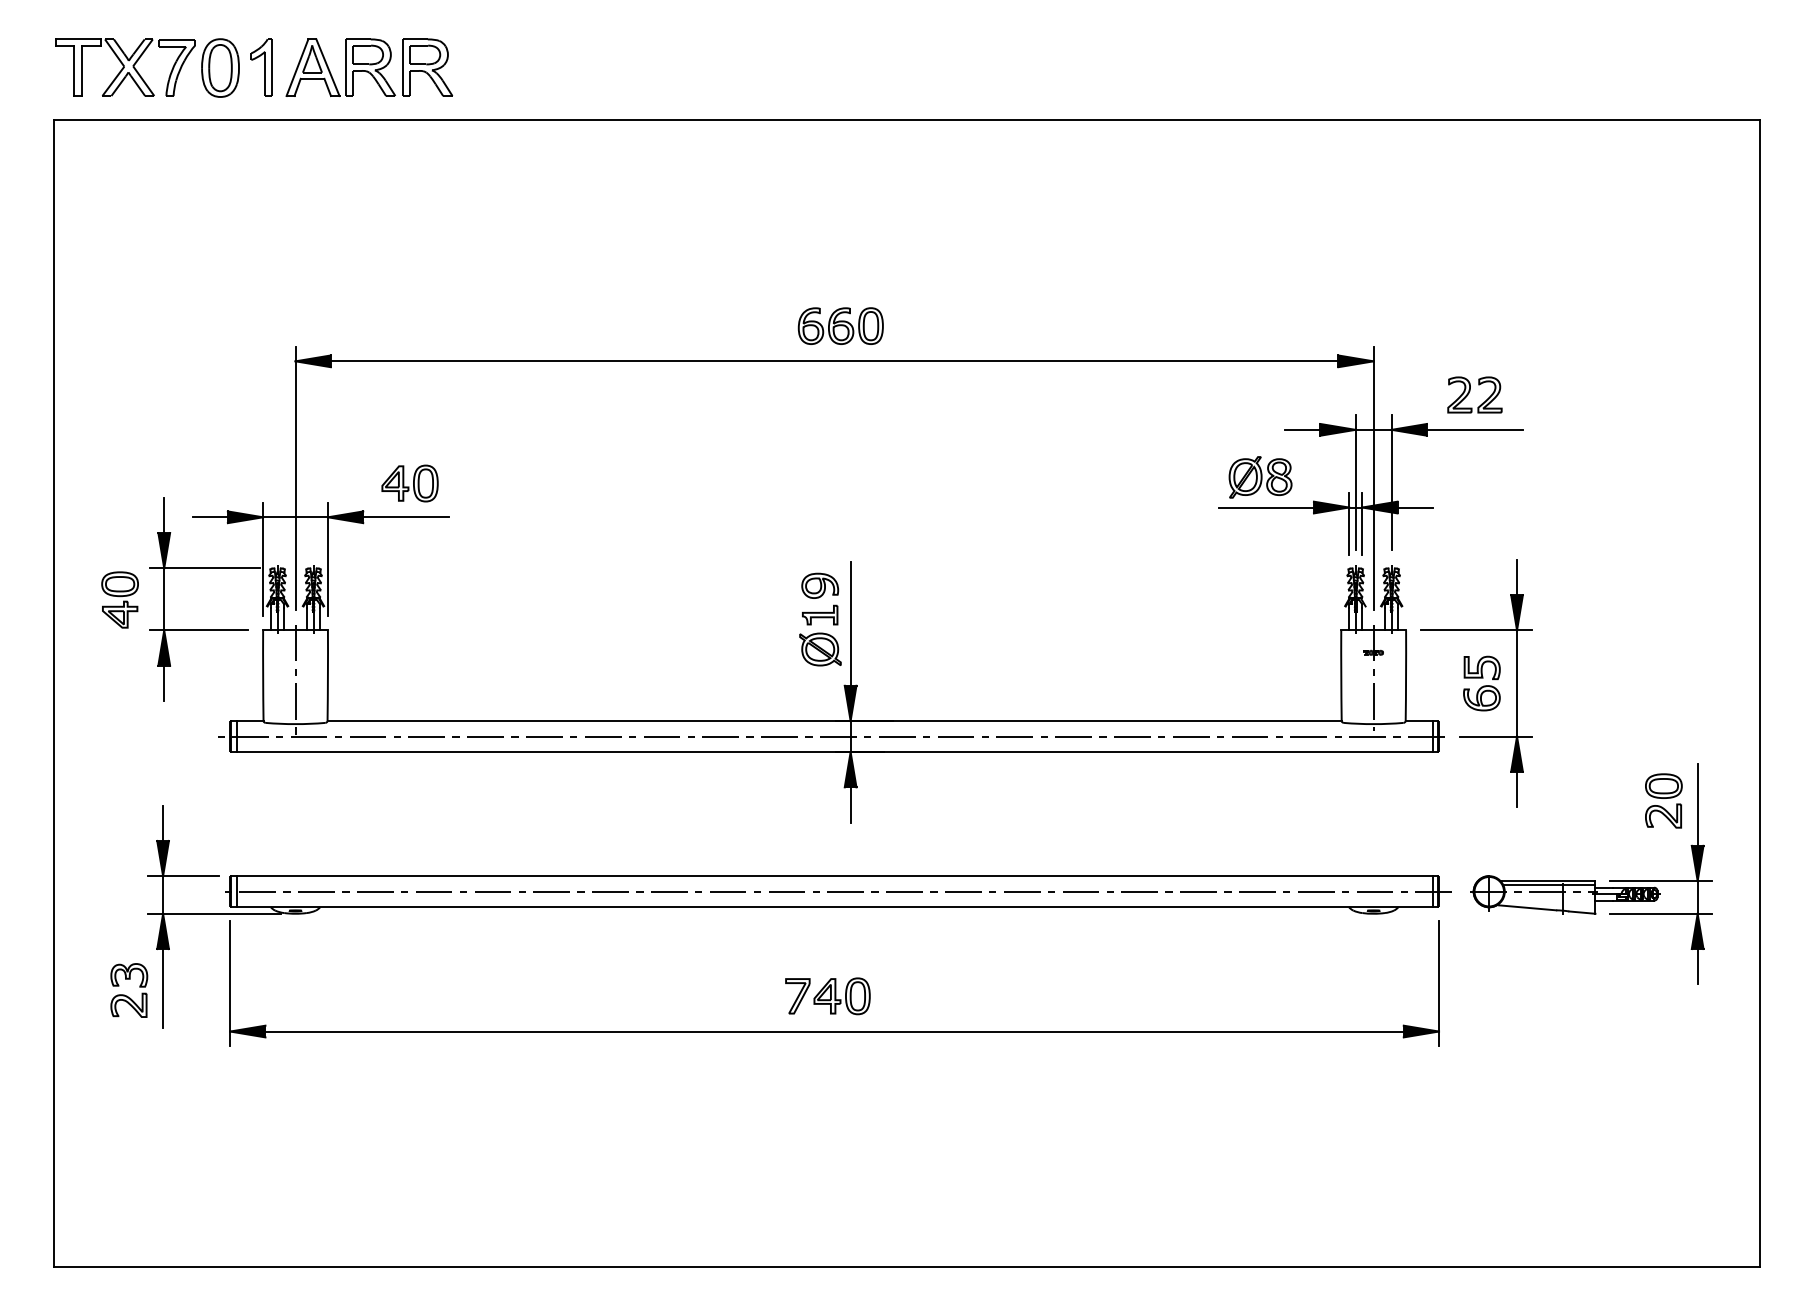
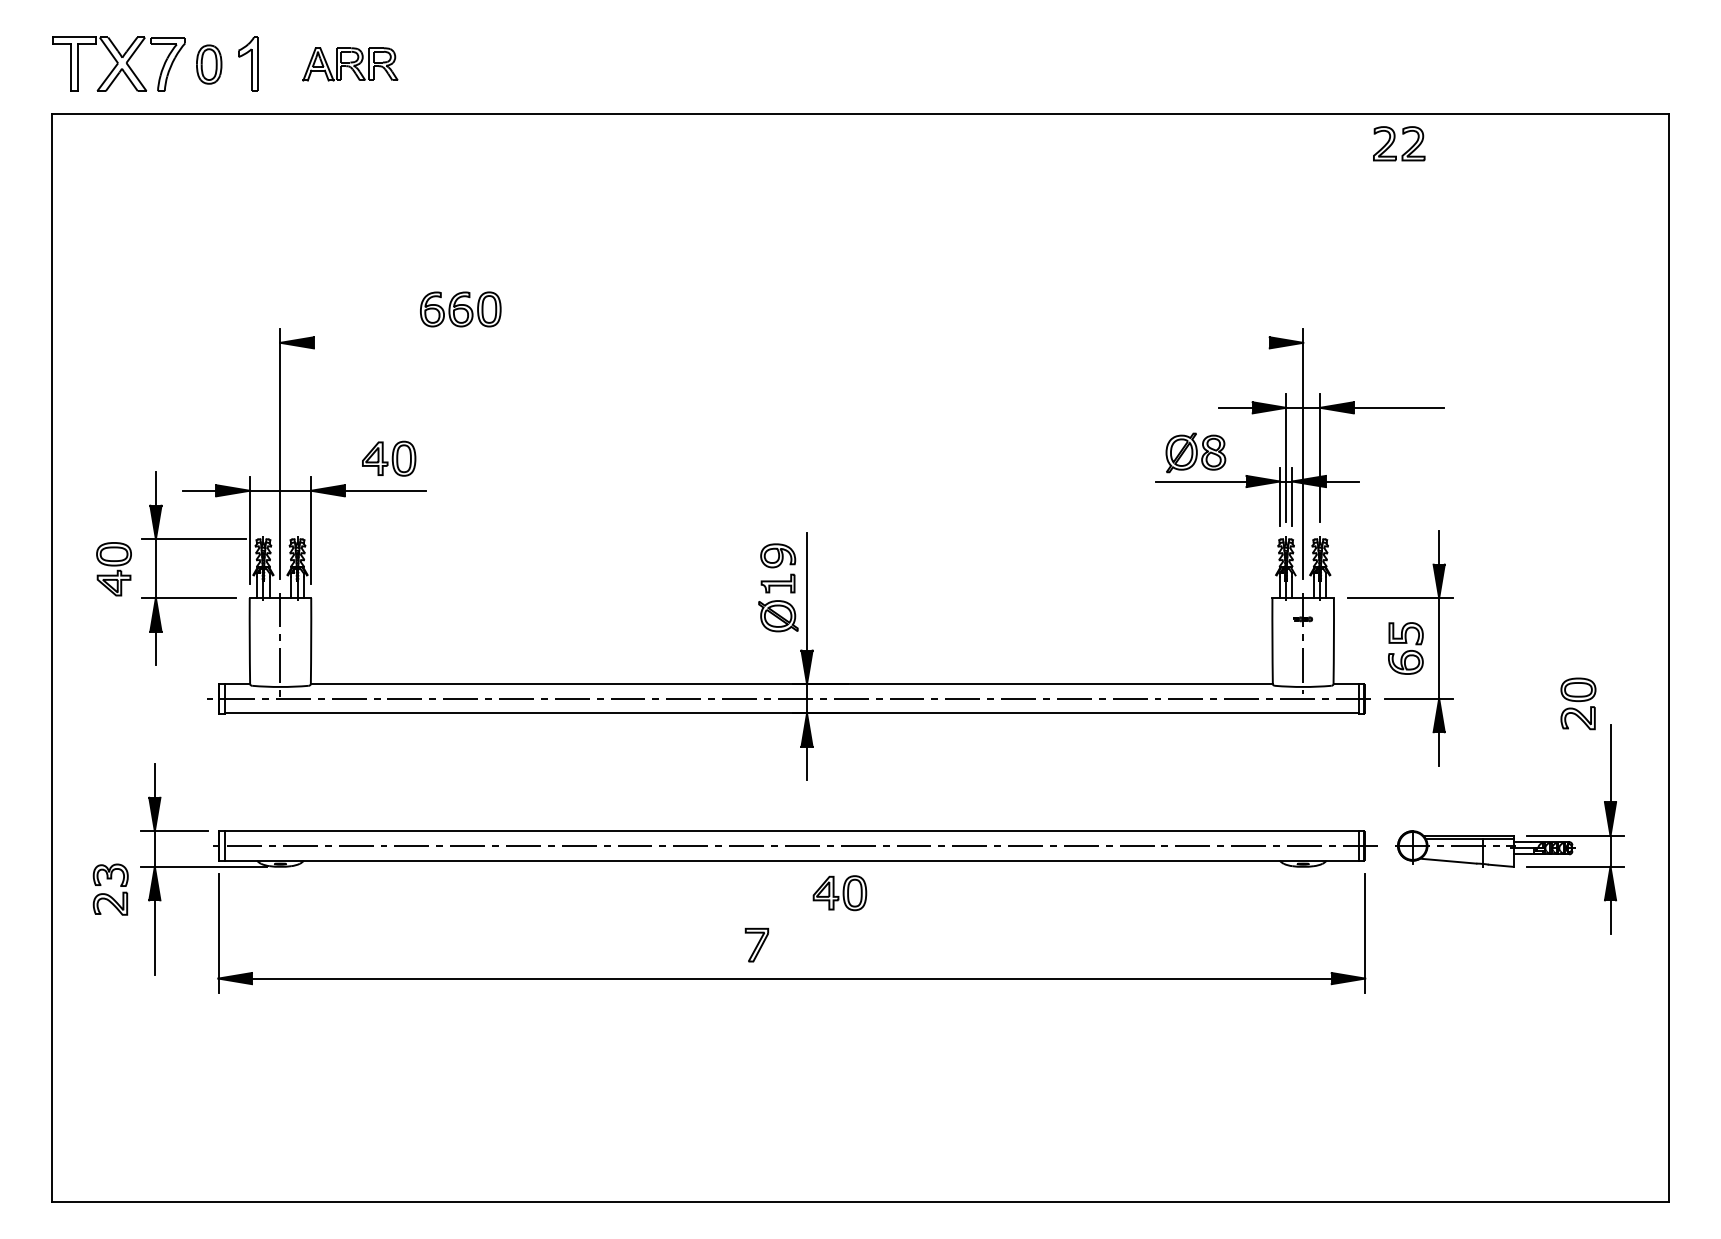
part: (219, 67) -> (208, 64), size x0.7
part: (369, 67) -> (350, 64), size x0.6
part: (840, 326) -> (460, 309), moved
line: (834, 360) -> (791, 342), removed
part: (1475, 394) -> (1399, 143), moved
part: (1663, 800) -> (1578, 703), moved
part: (129, 990) -> (110, 889), moved
part: (841, 996) -> (839, 893), moved

